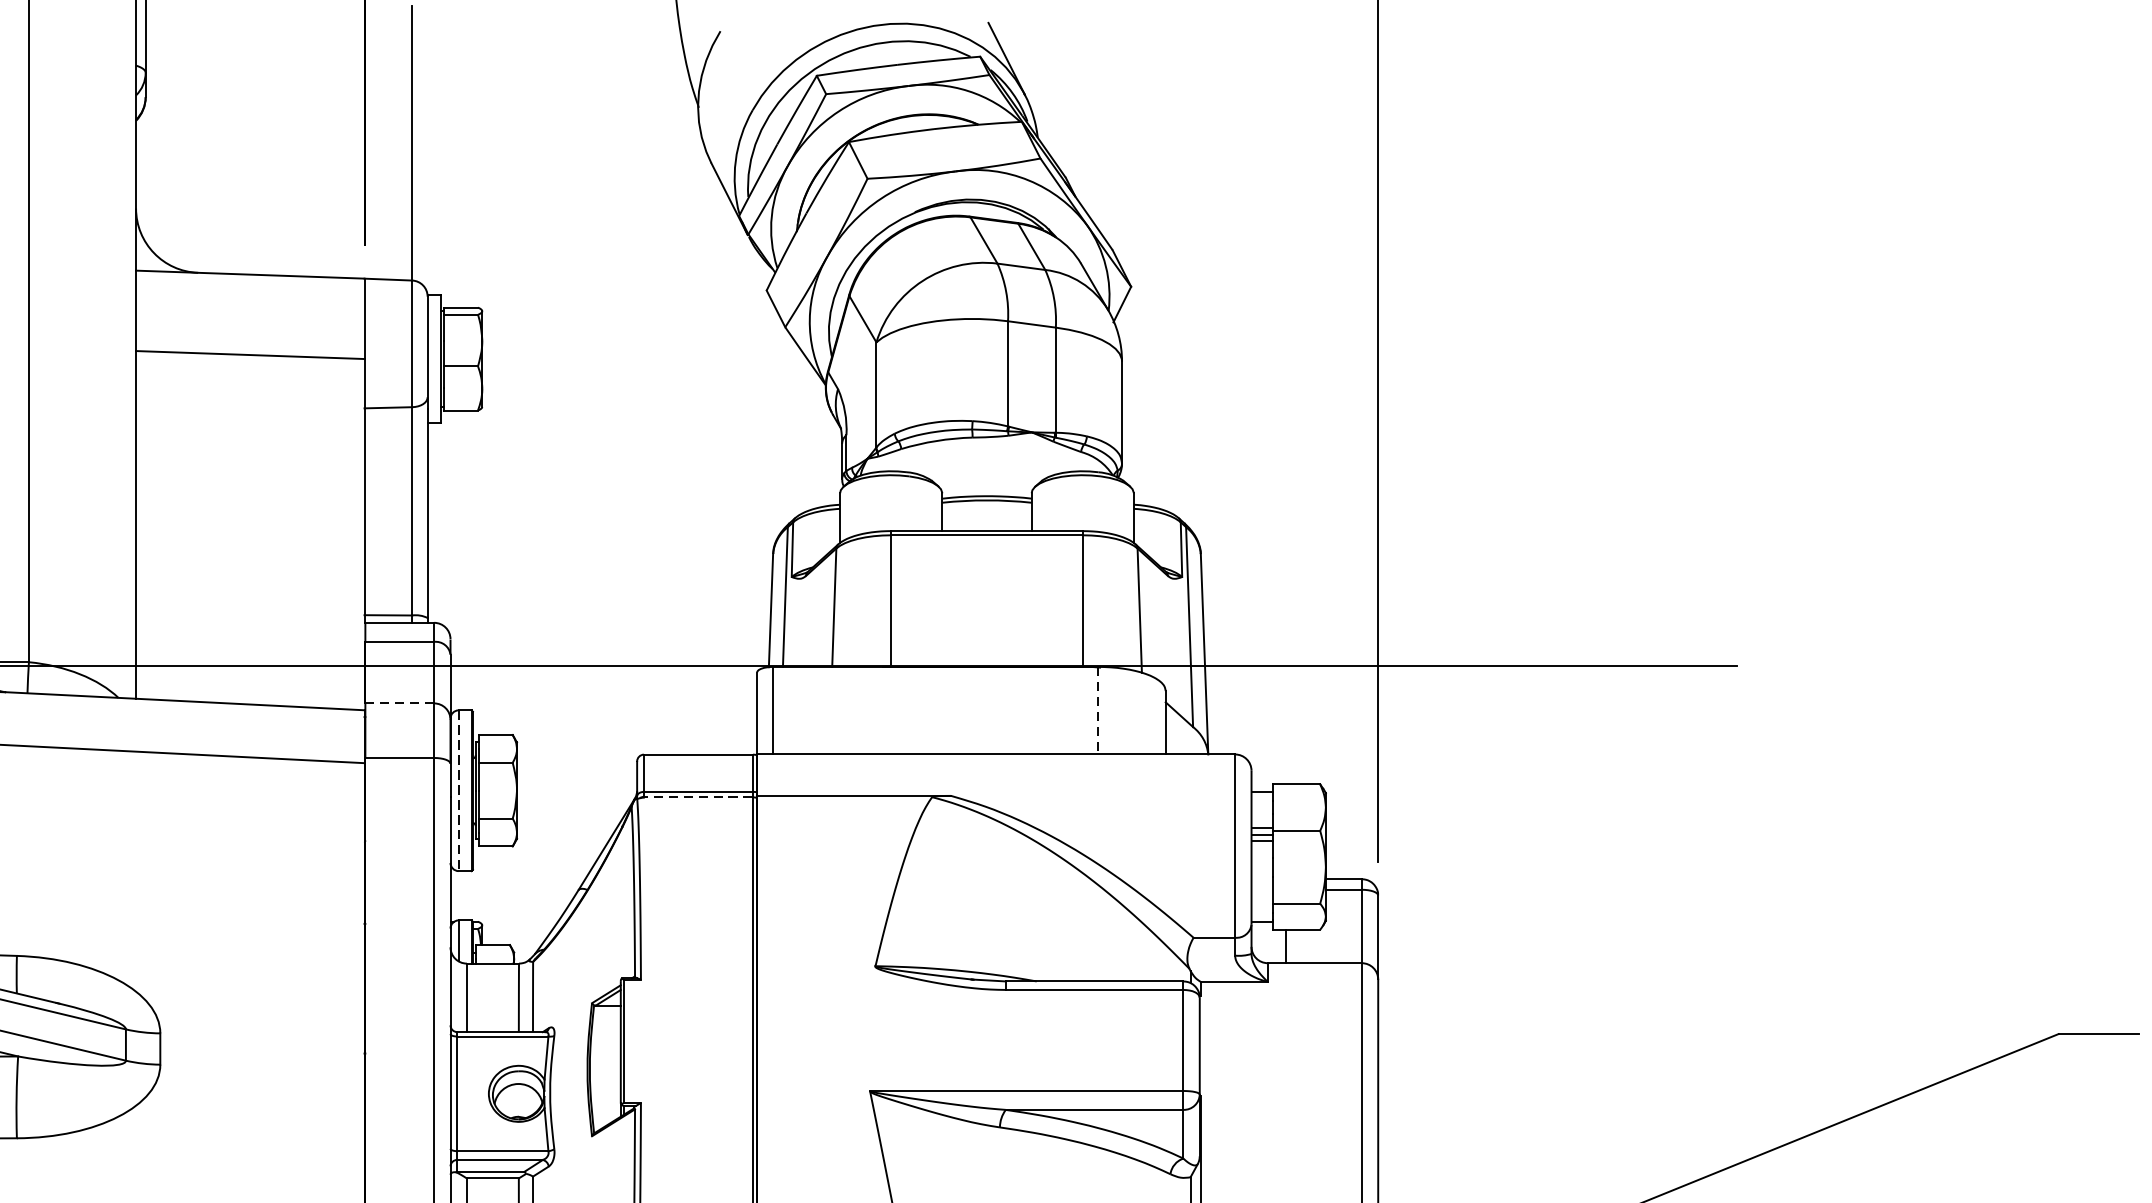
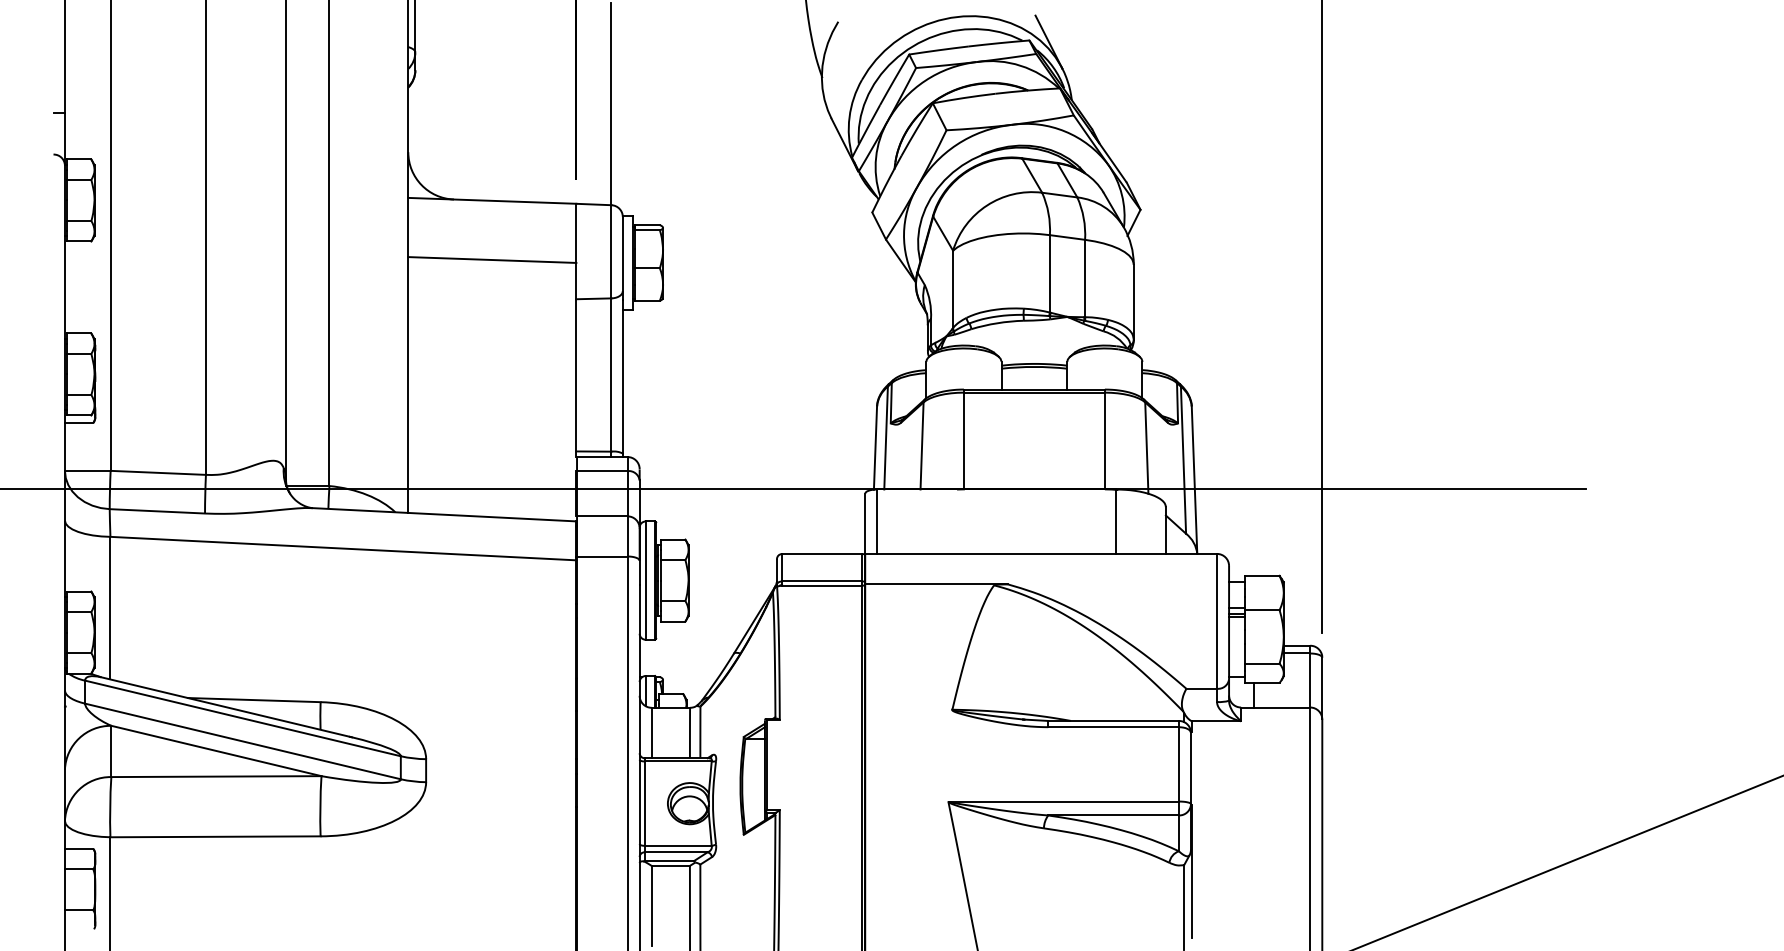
line: (398, 703) -> (601, 516), dashed -> solid
line: (1097, 711) -> (1115, 522), dashed -> solid
line: (458, 791) -> (645, 581), dashed -> solid
line: (697, 797) -> (821, 585), dashed -> solid

